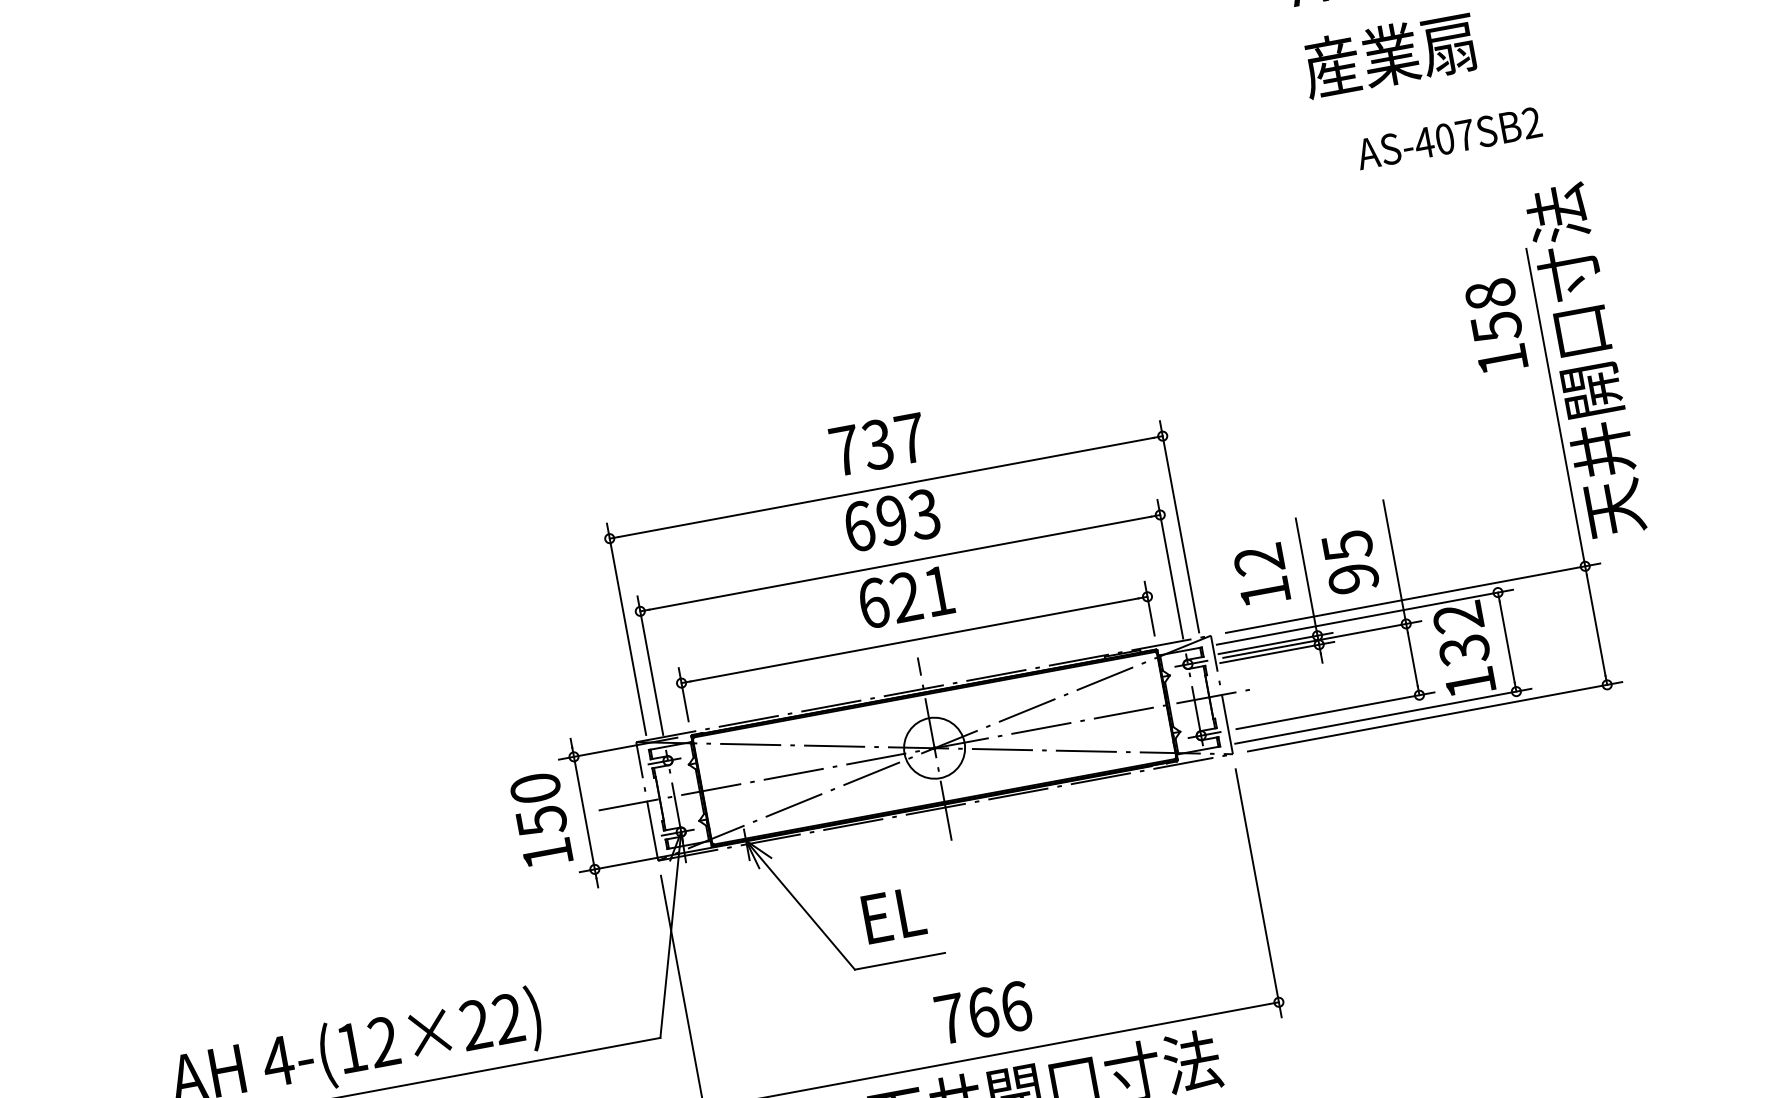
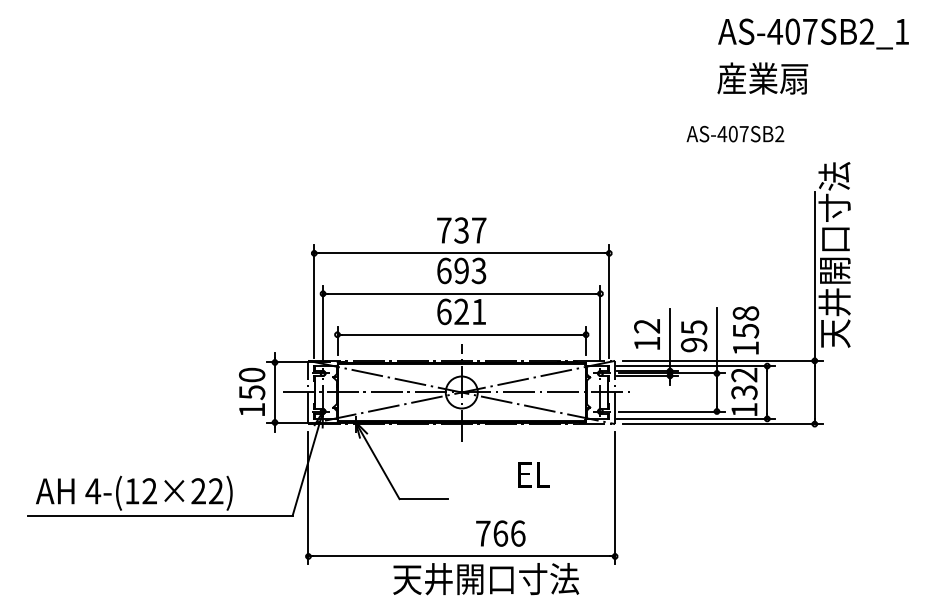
text: (1448, 137) -> (735, 133), moved
text: (1495, 326) -> (745, 330), moved
text: (893, 914) -> (533, 474), moved
text: (983, 1012) -> (500, 533), moved

